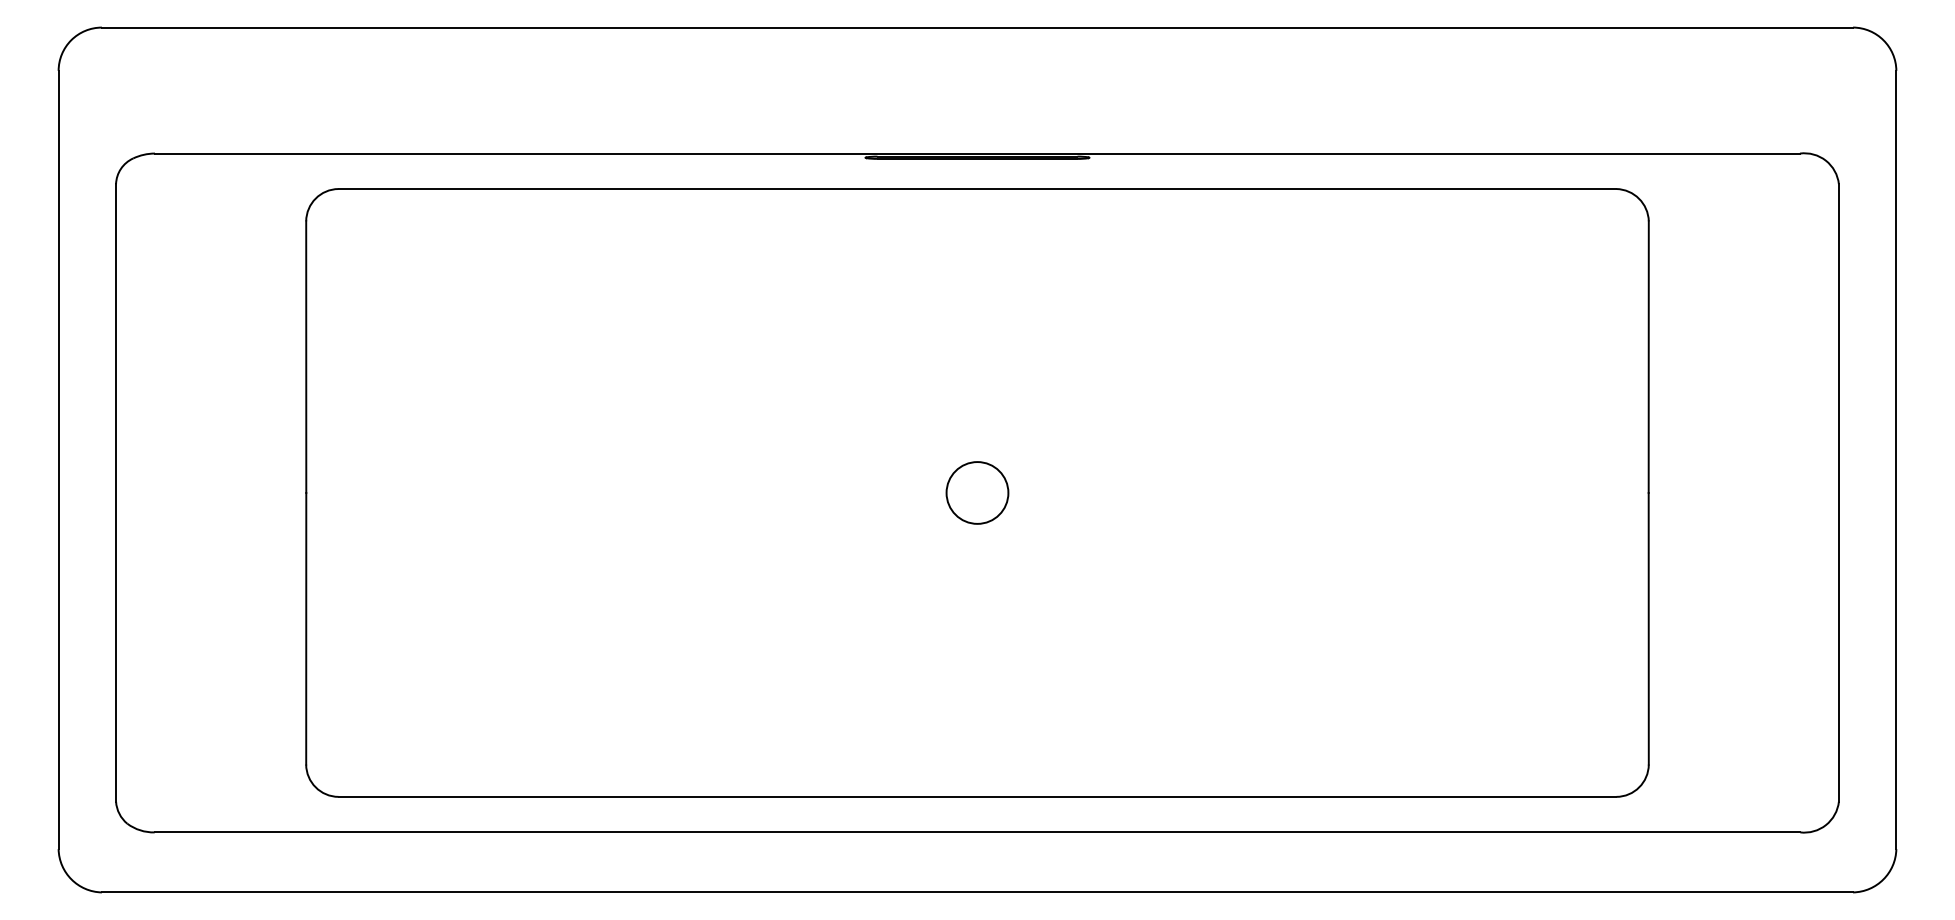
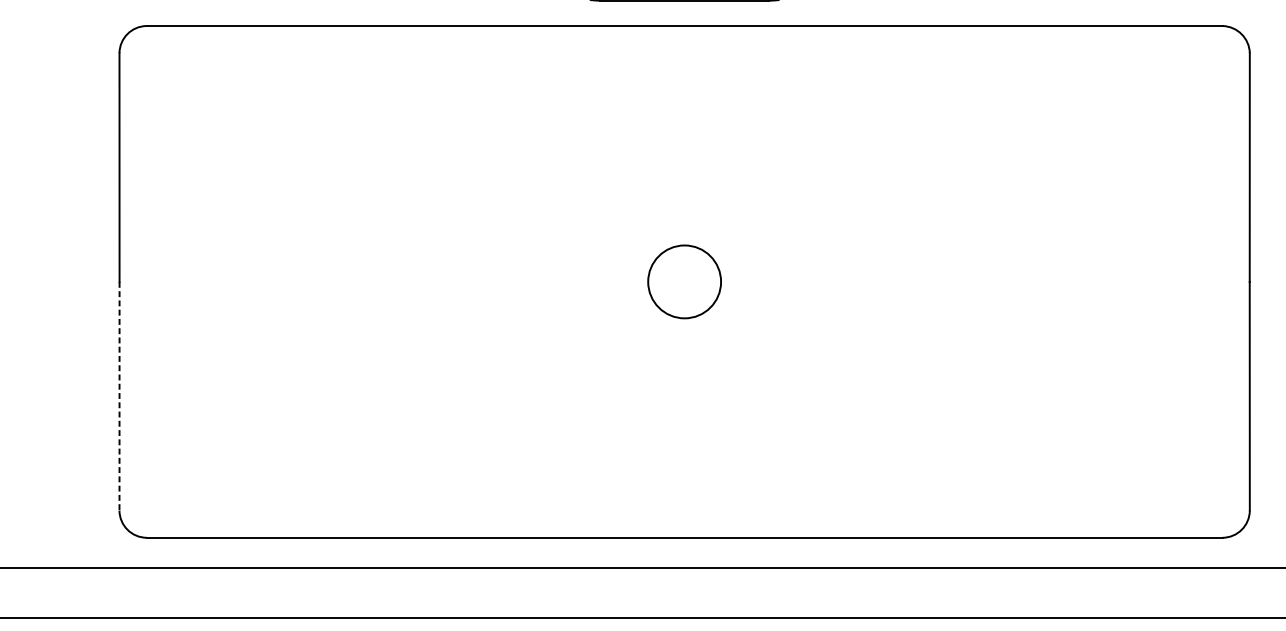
circle: (977, 492) -> (684, 281), size x1.4
line: (306, 628) -> (119, 396), solid -> dashed

